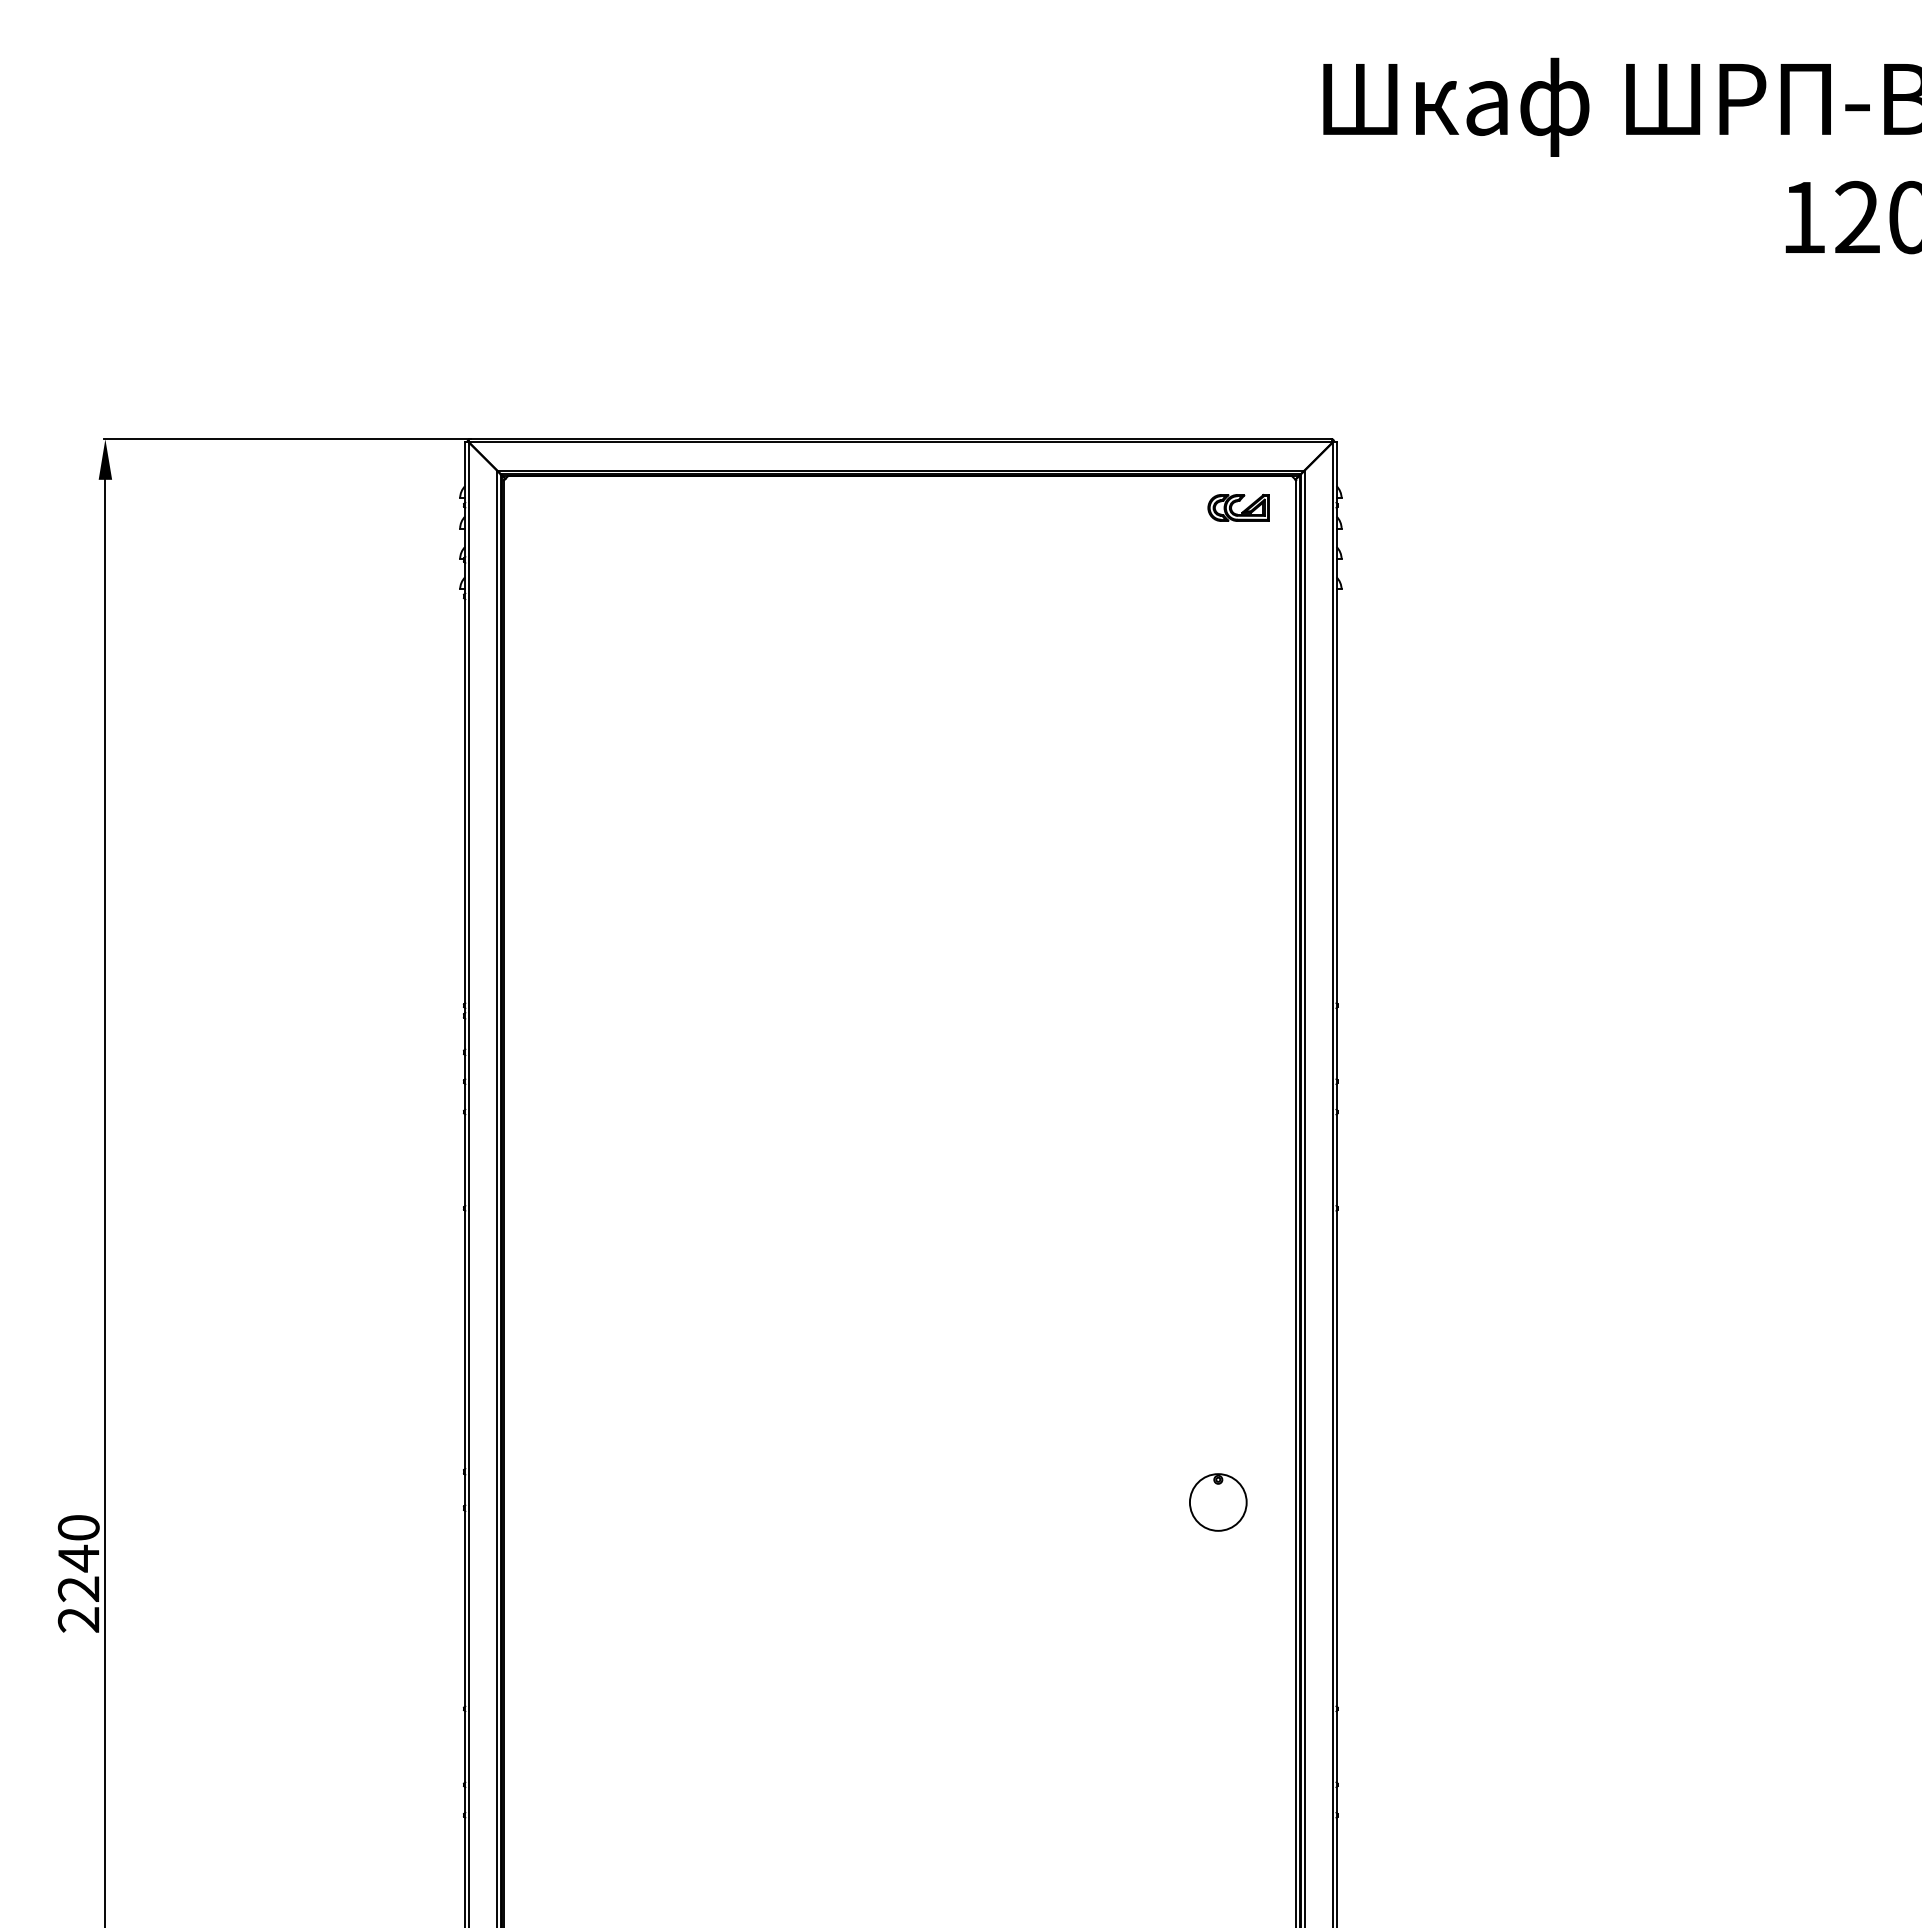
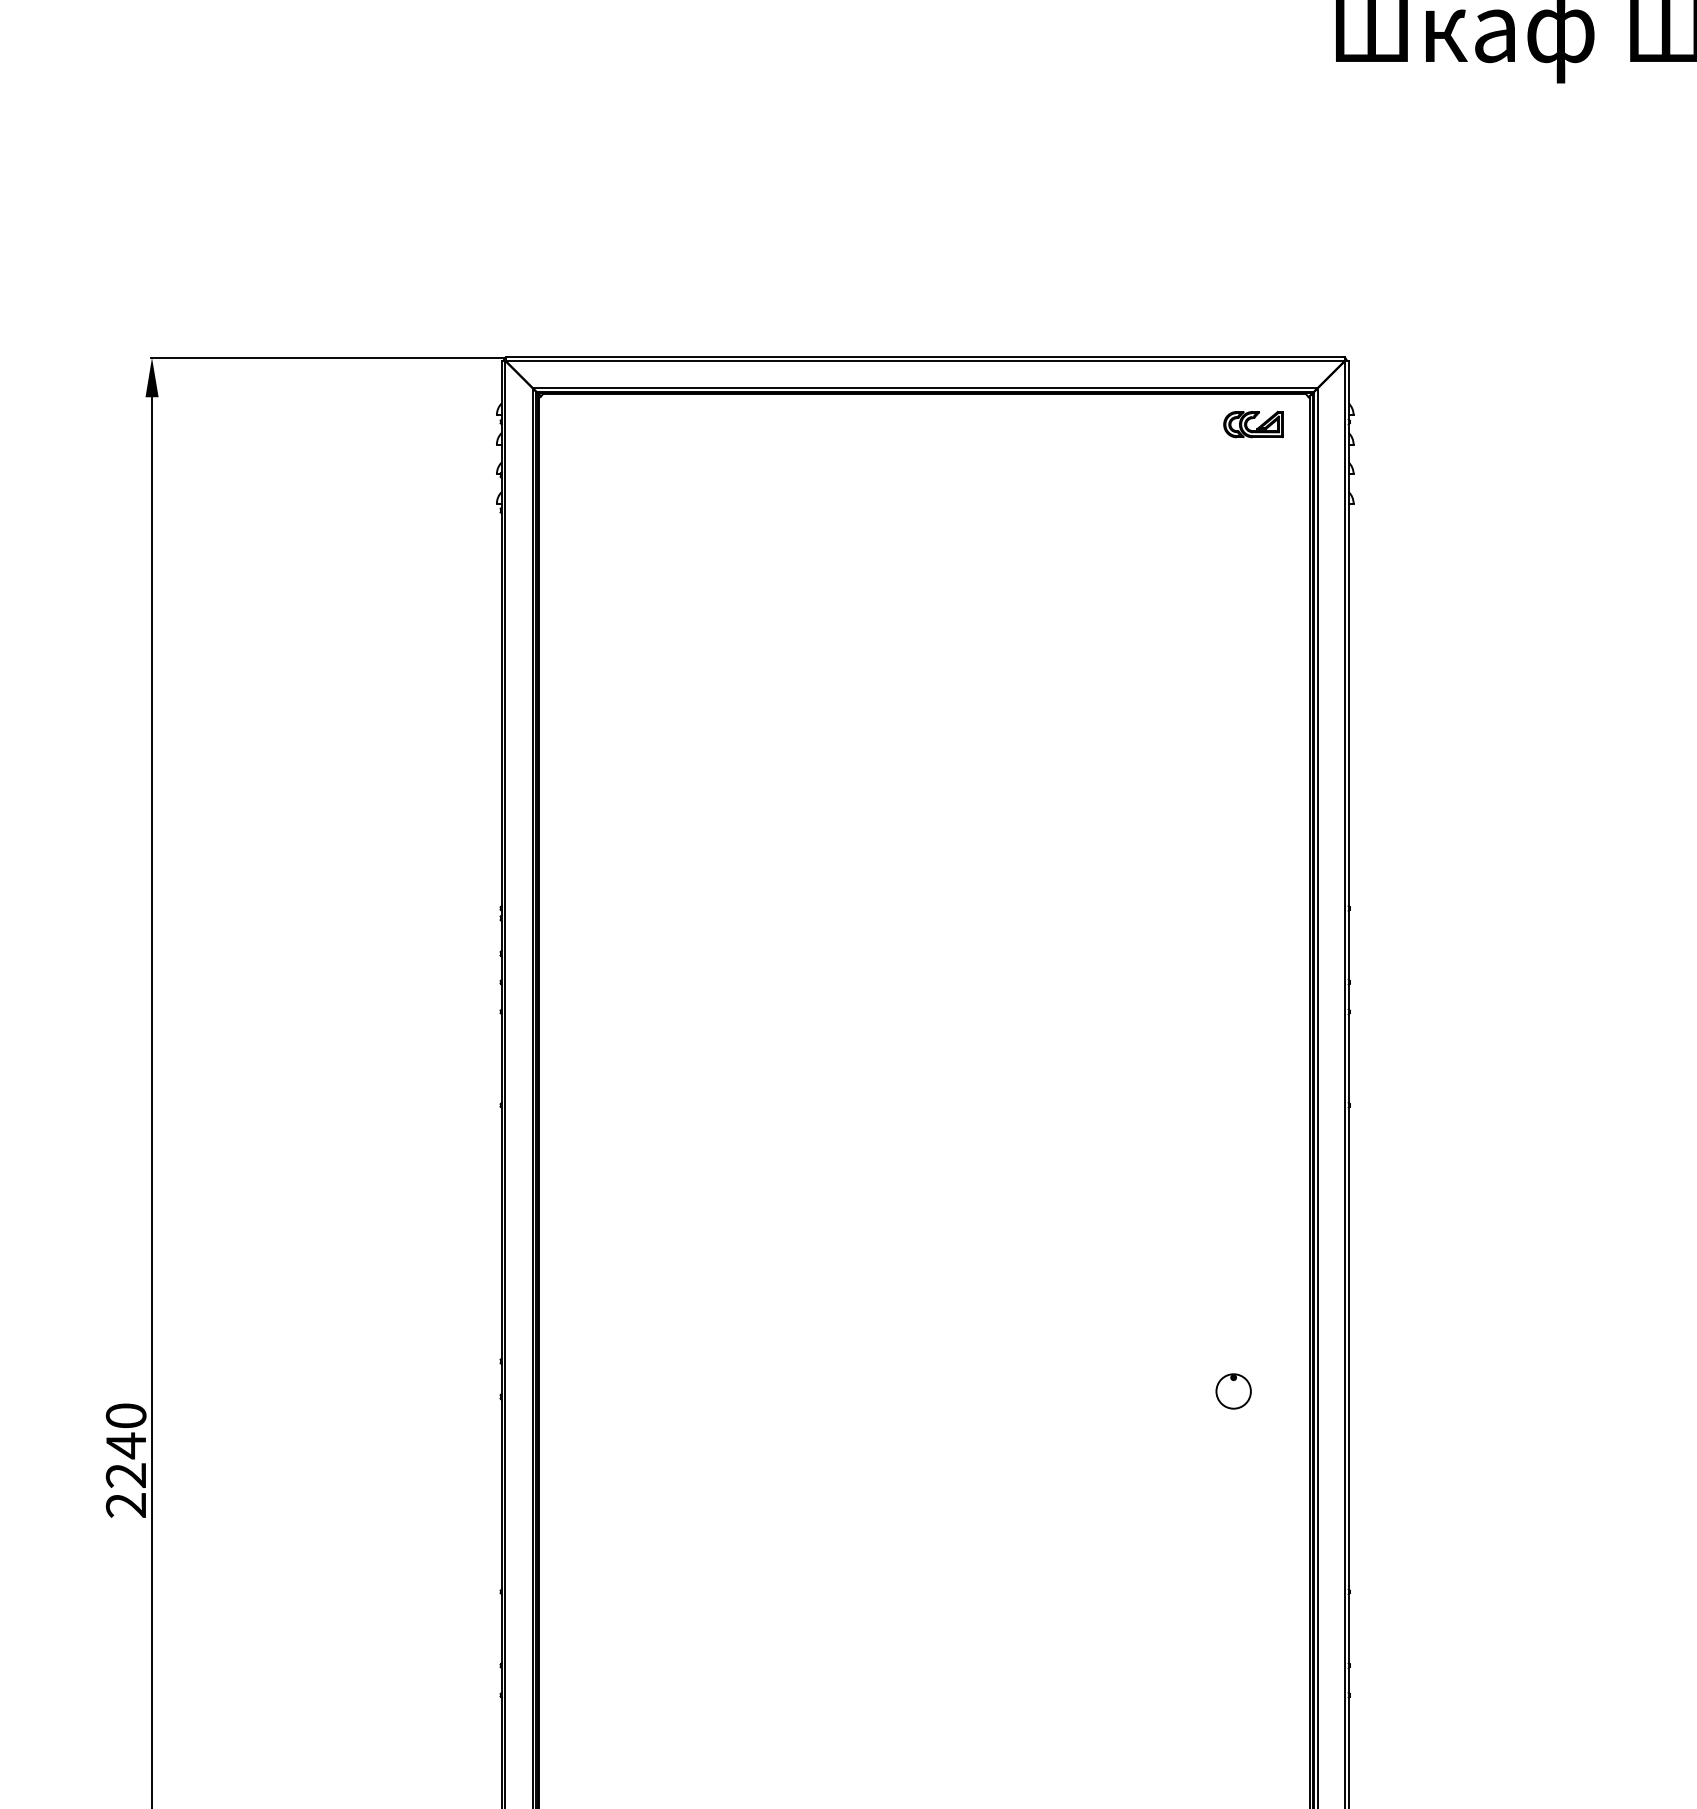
part: (1217, 1502) -> (1233, 1391), size x0.62

